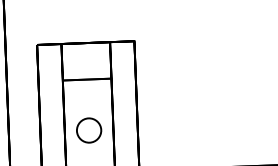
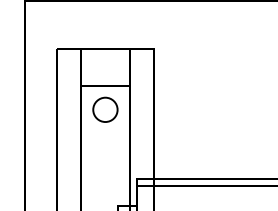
circle: (89, 130) -> (105, 109), moved

